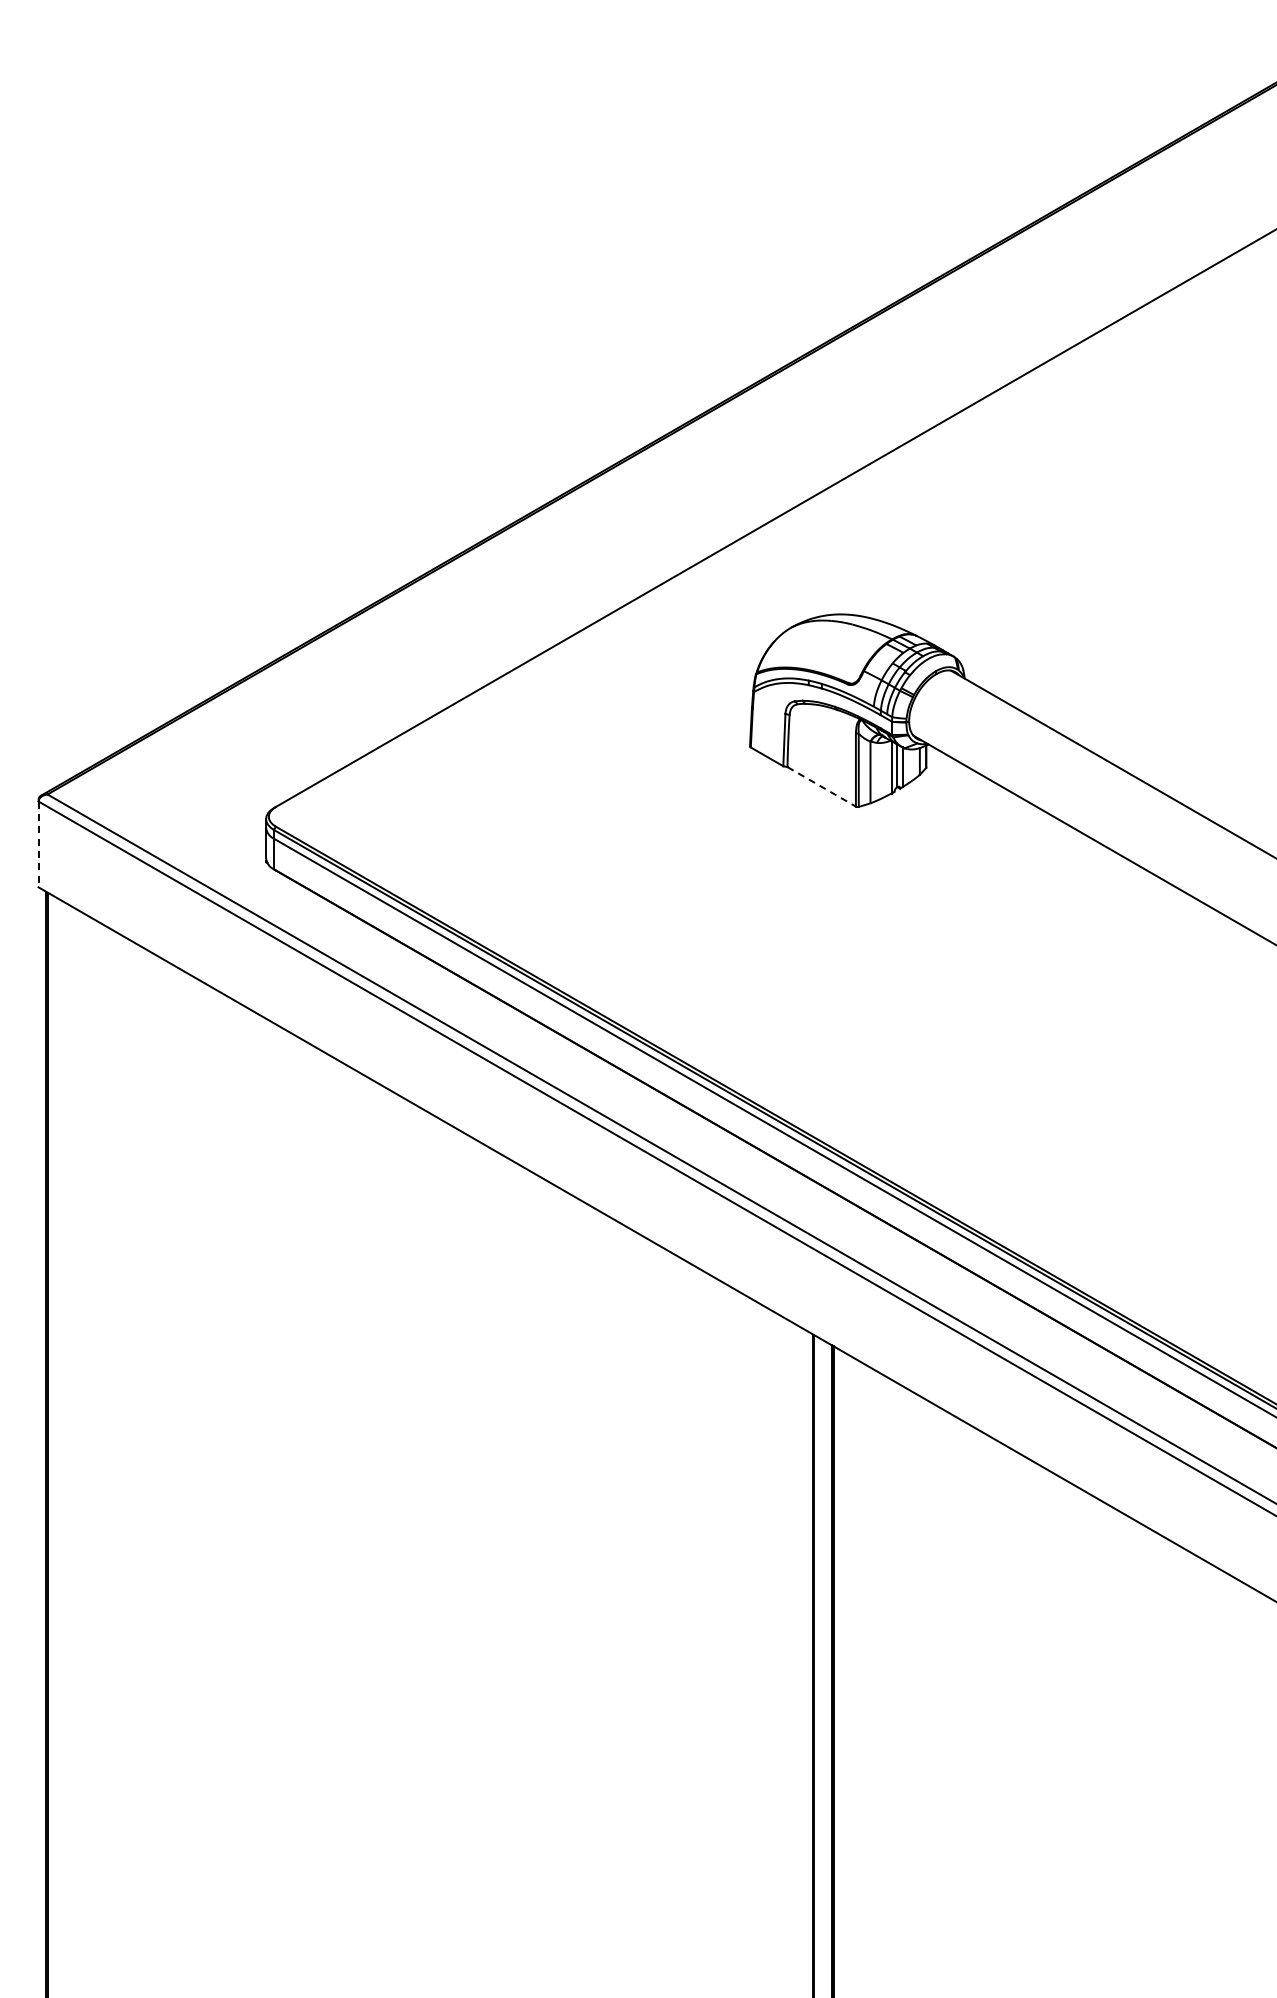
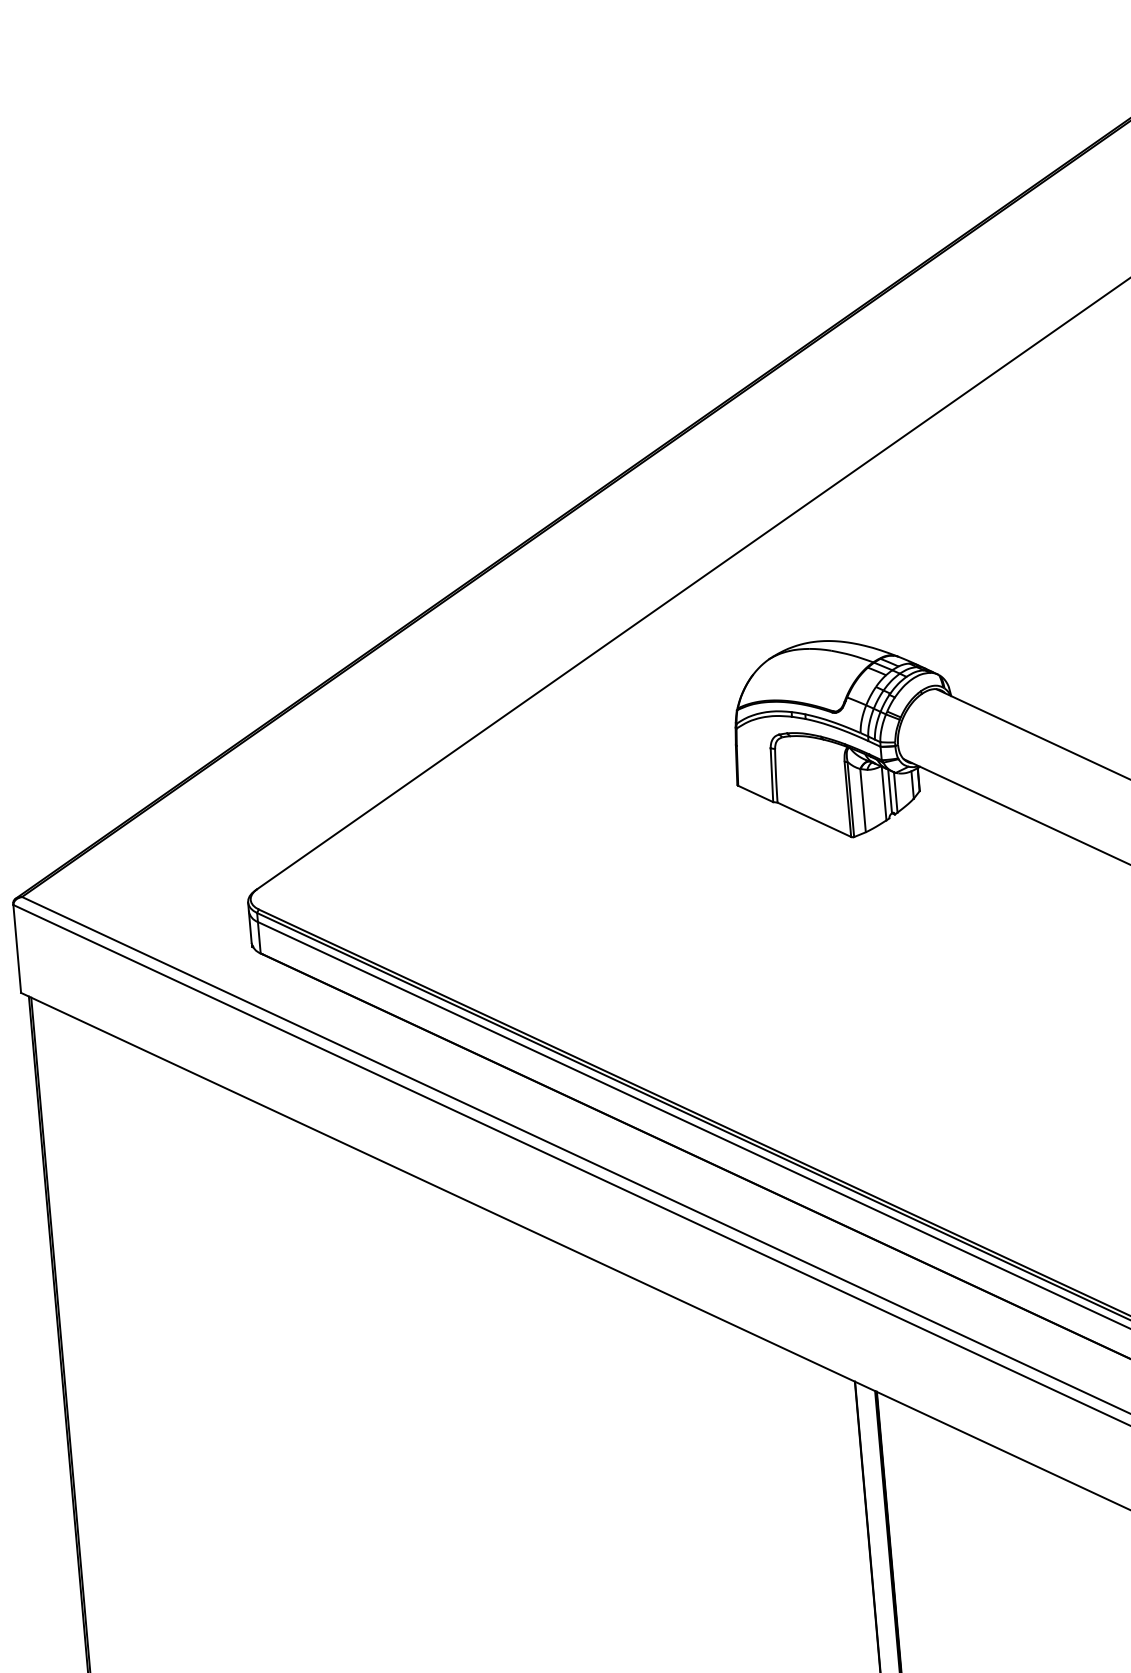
line: (822, 787) -> (815, 820), dashed -> solid
line: (38, 844) -> (17, 949), dashed -> solid

